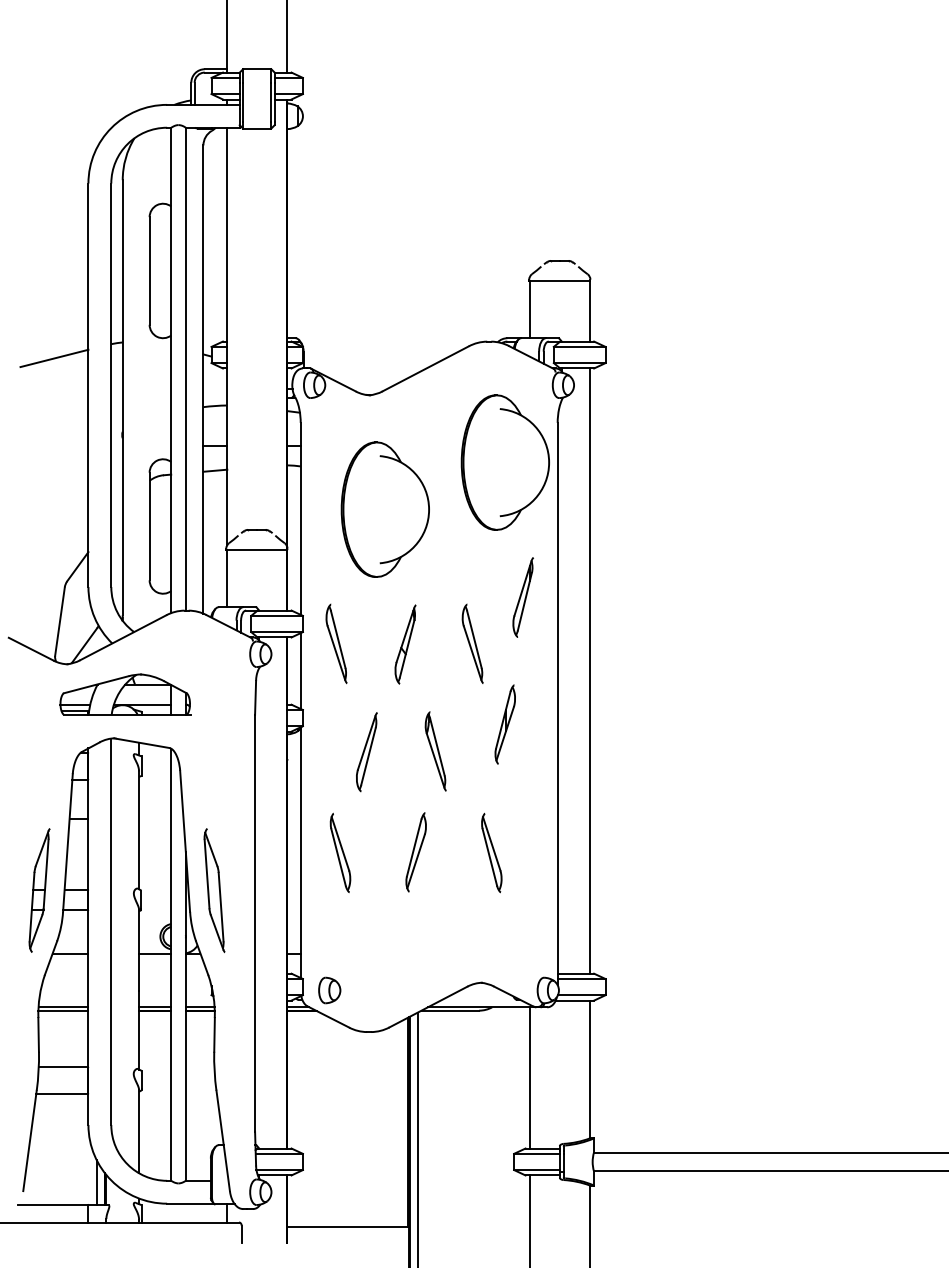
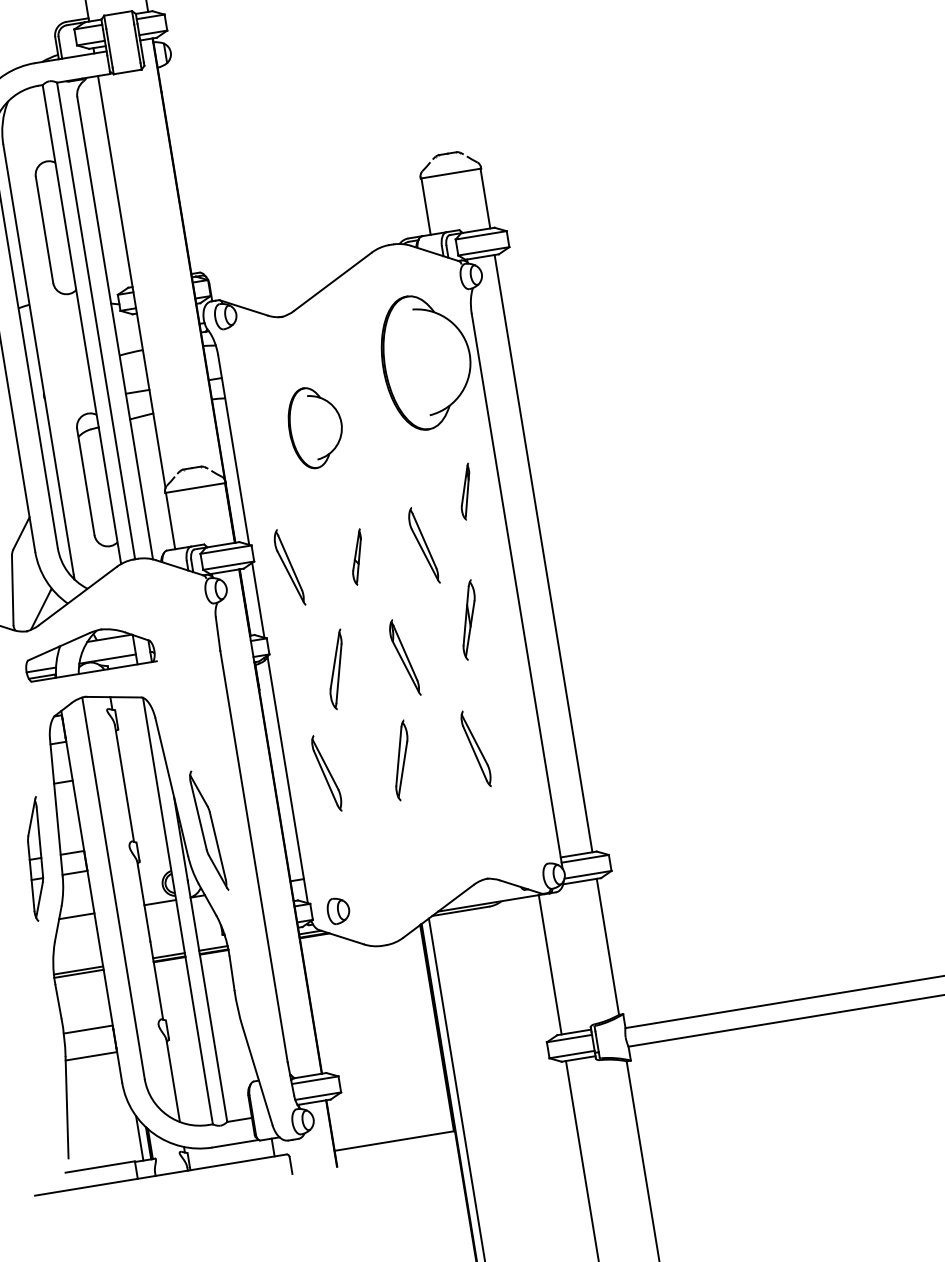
part: (384, 509) -> (314, 427), size x0.6
part: (522, 597) -> (465, 491), size x0.7
part: (405, 644) -> (357, 557), size x0.7

